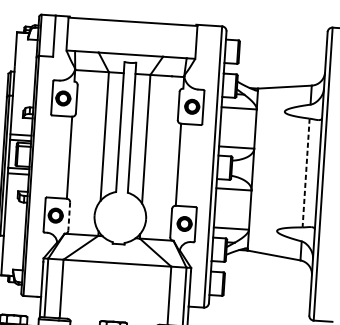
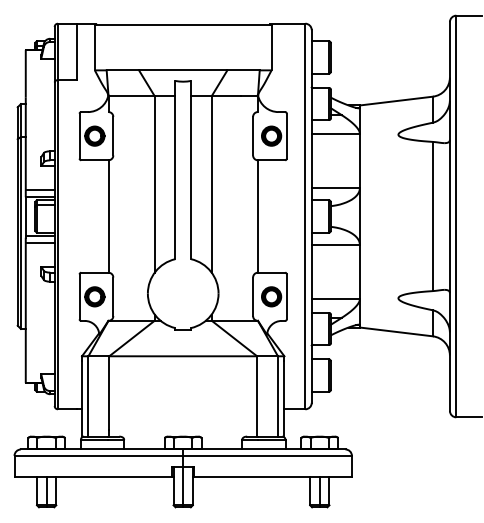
line: (305, 173) -> (432, 216), dashed -> solid
line: (69, 217) -> (113, 297), dashed -> solid

